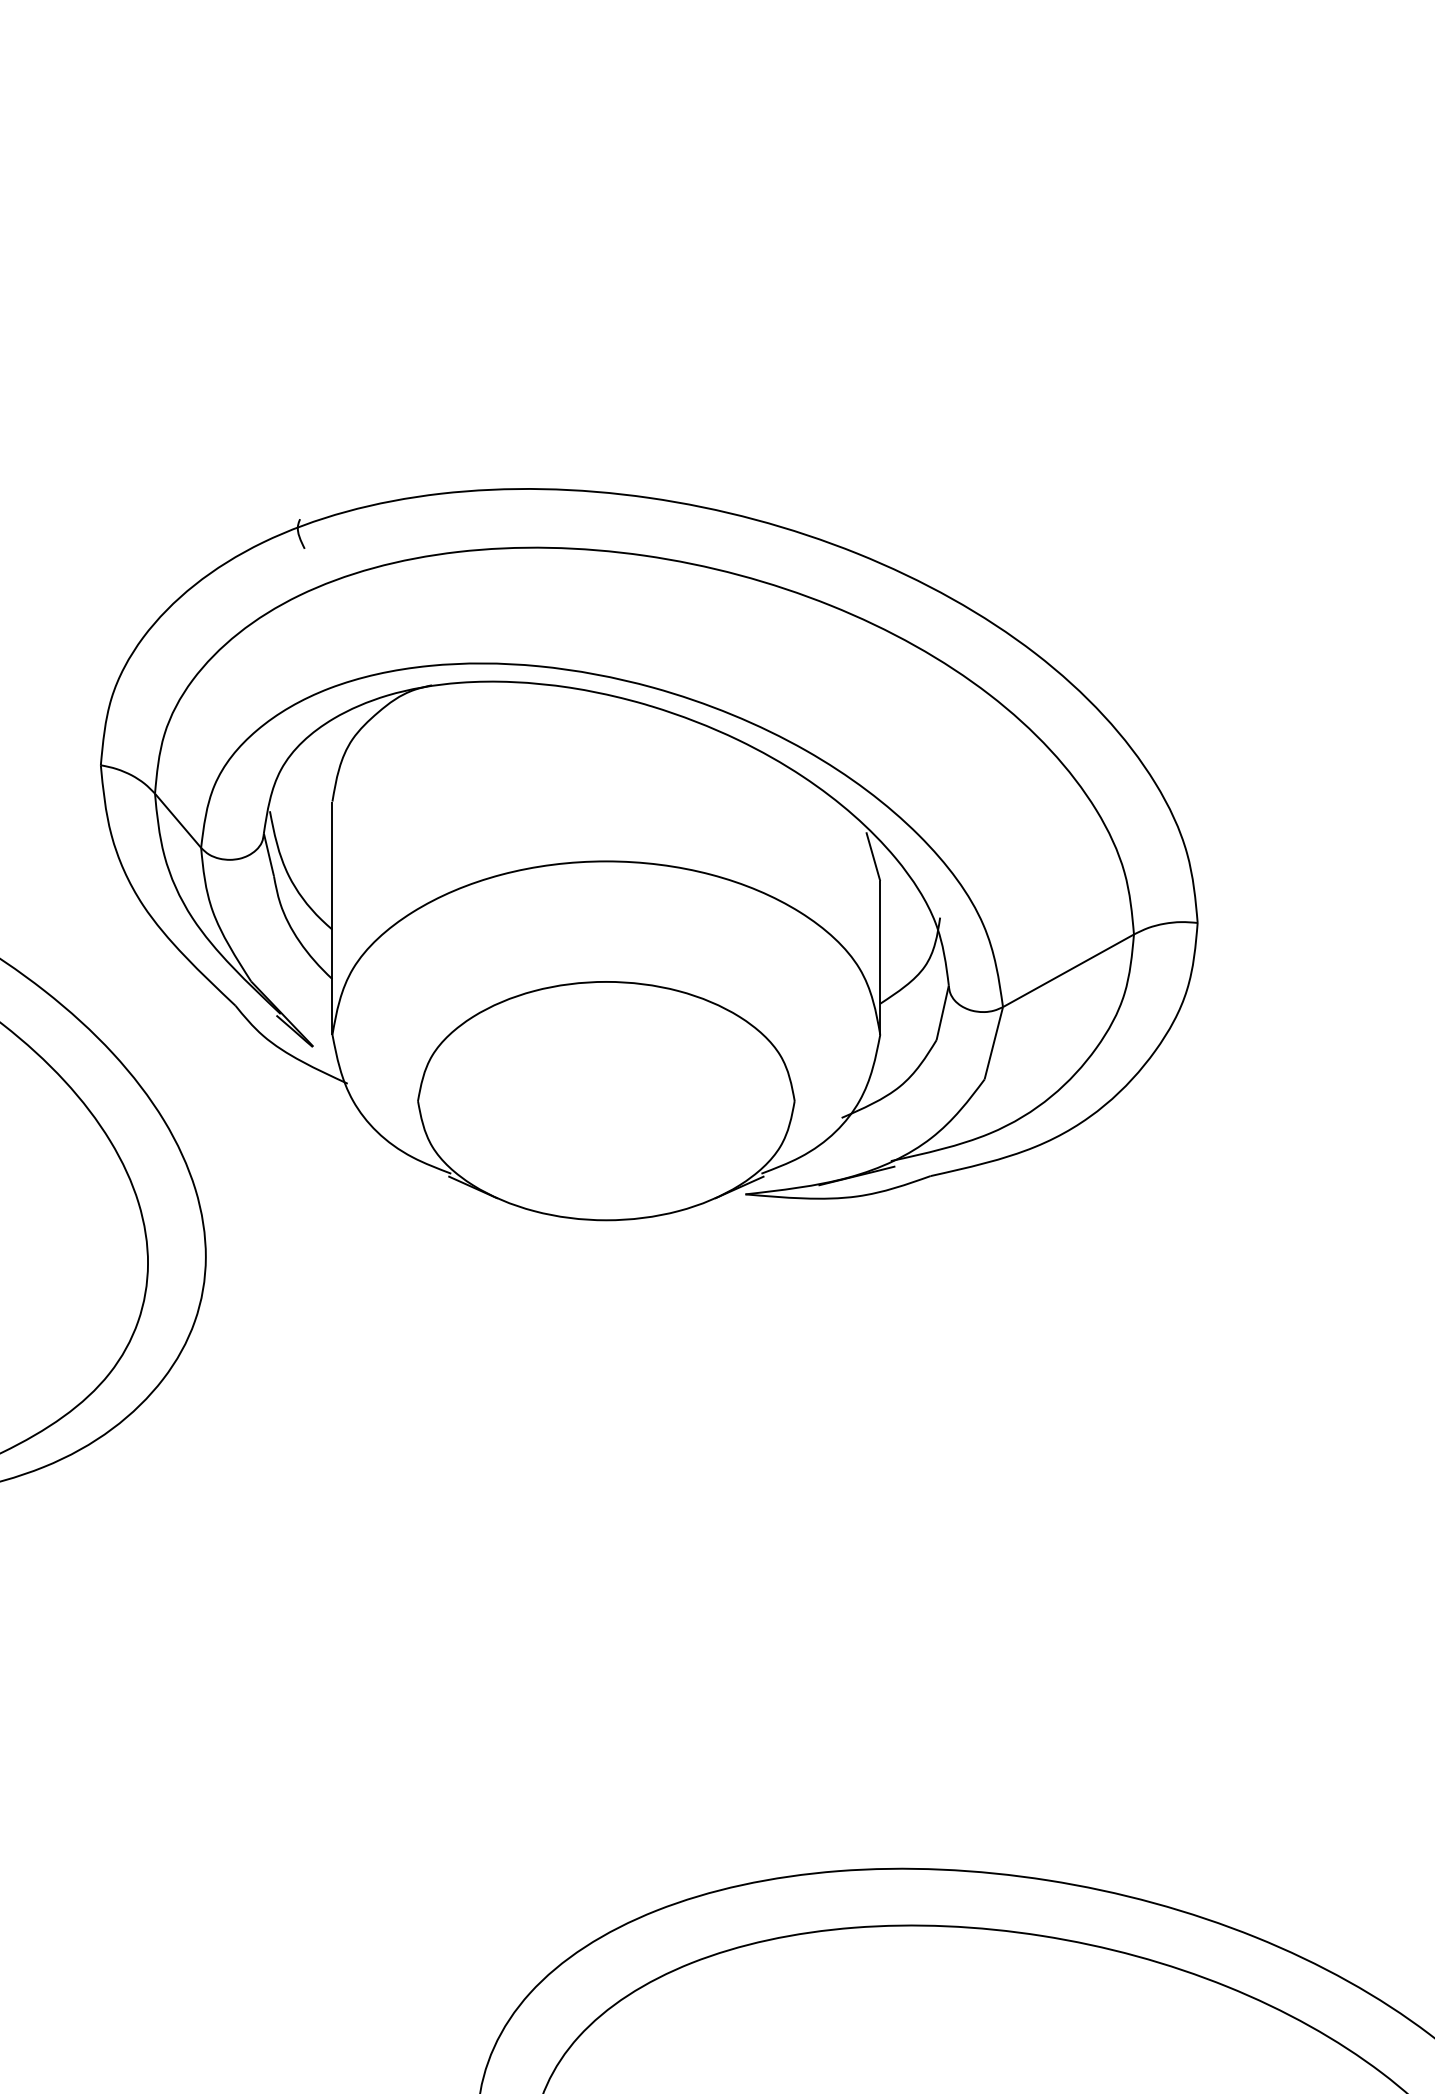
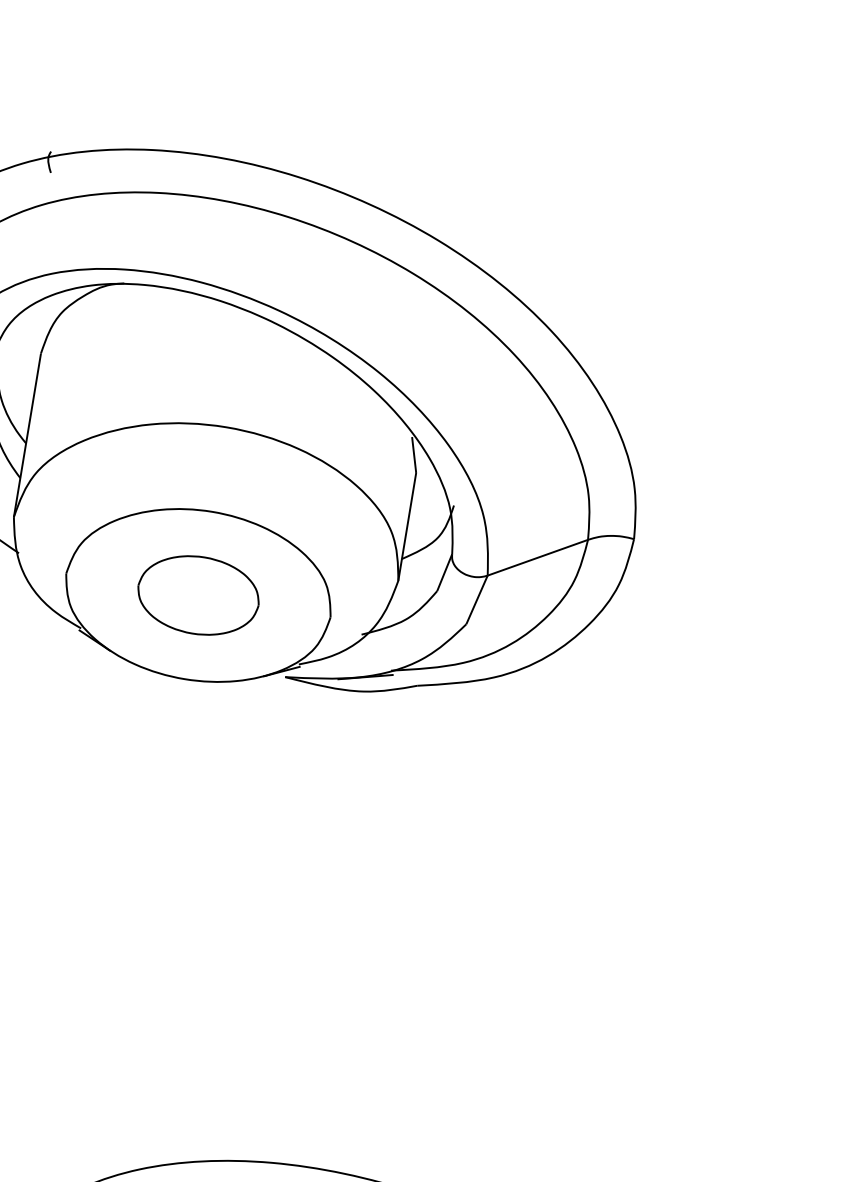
part: (606, 1101) -> (198, 595), added

